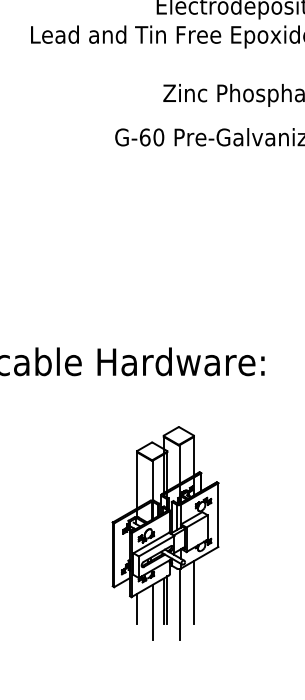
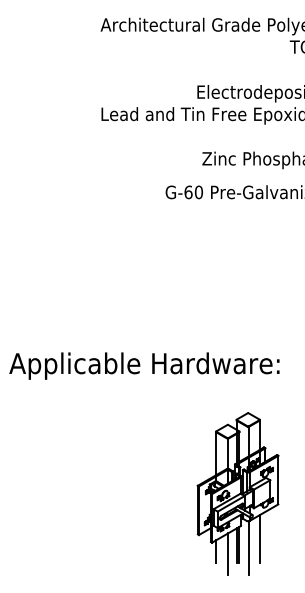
part: (164, 532) -> (237, 493), moved

